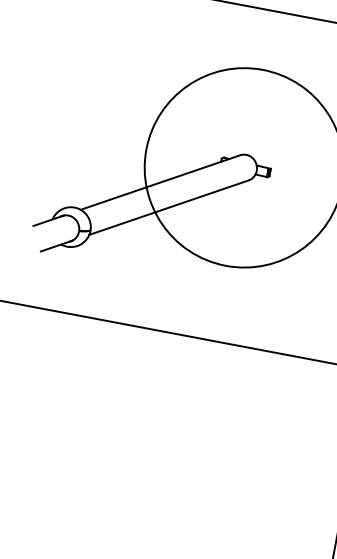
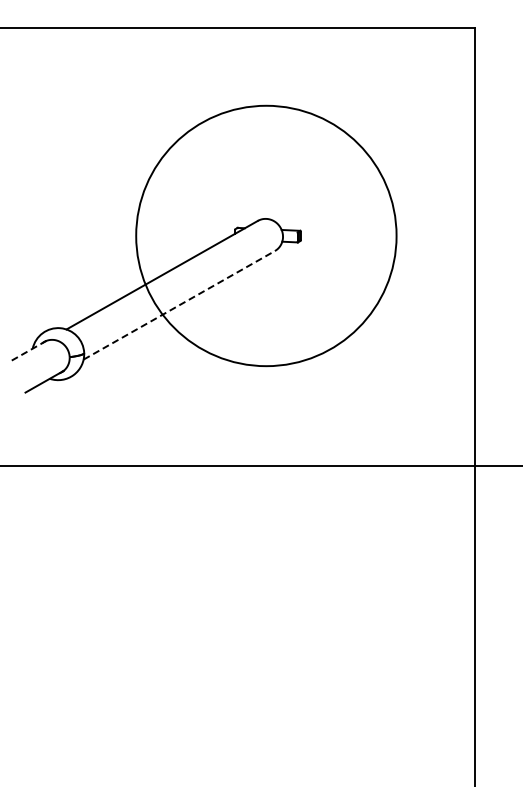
line: (169, 207) -> (179, 305), solid -> dashed
line: (48, 220) -> (27, 351), solid -> dashed

